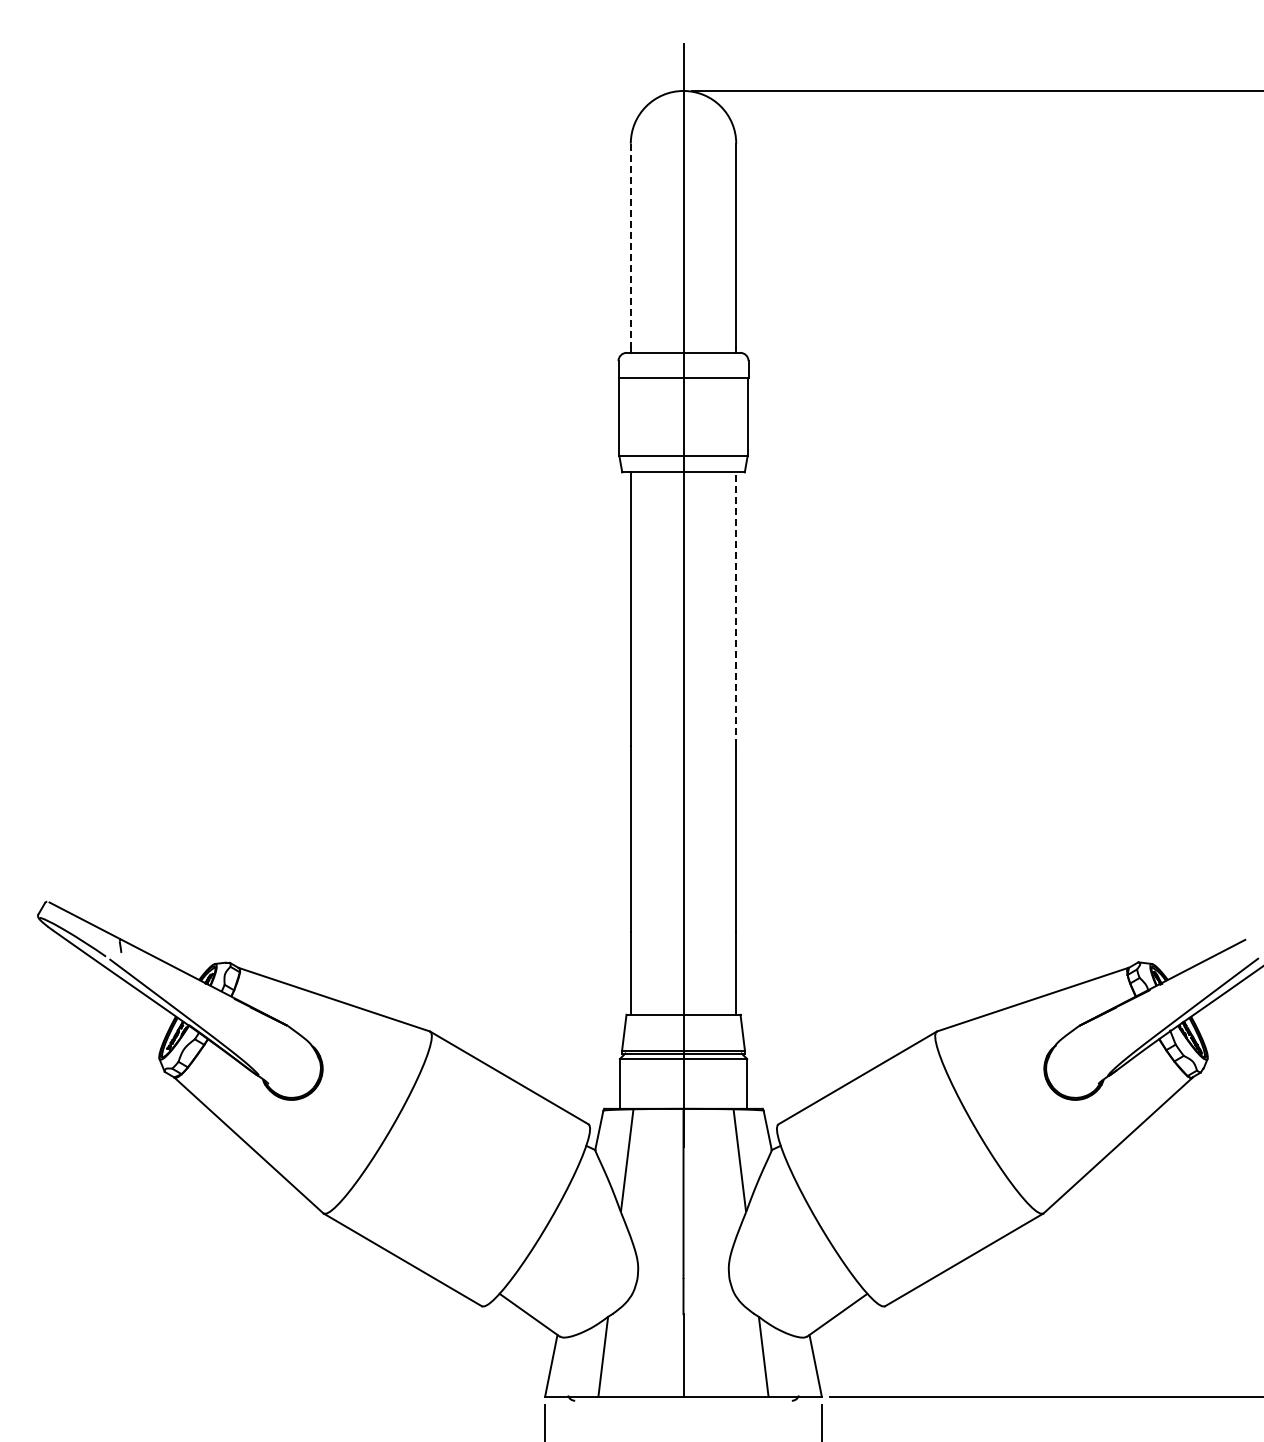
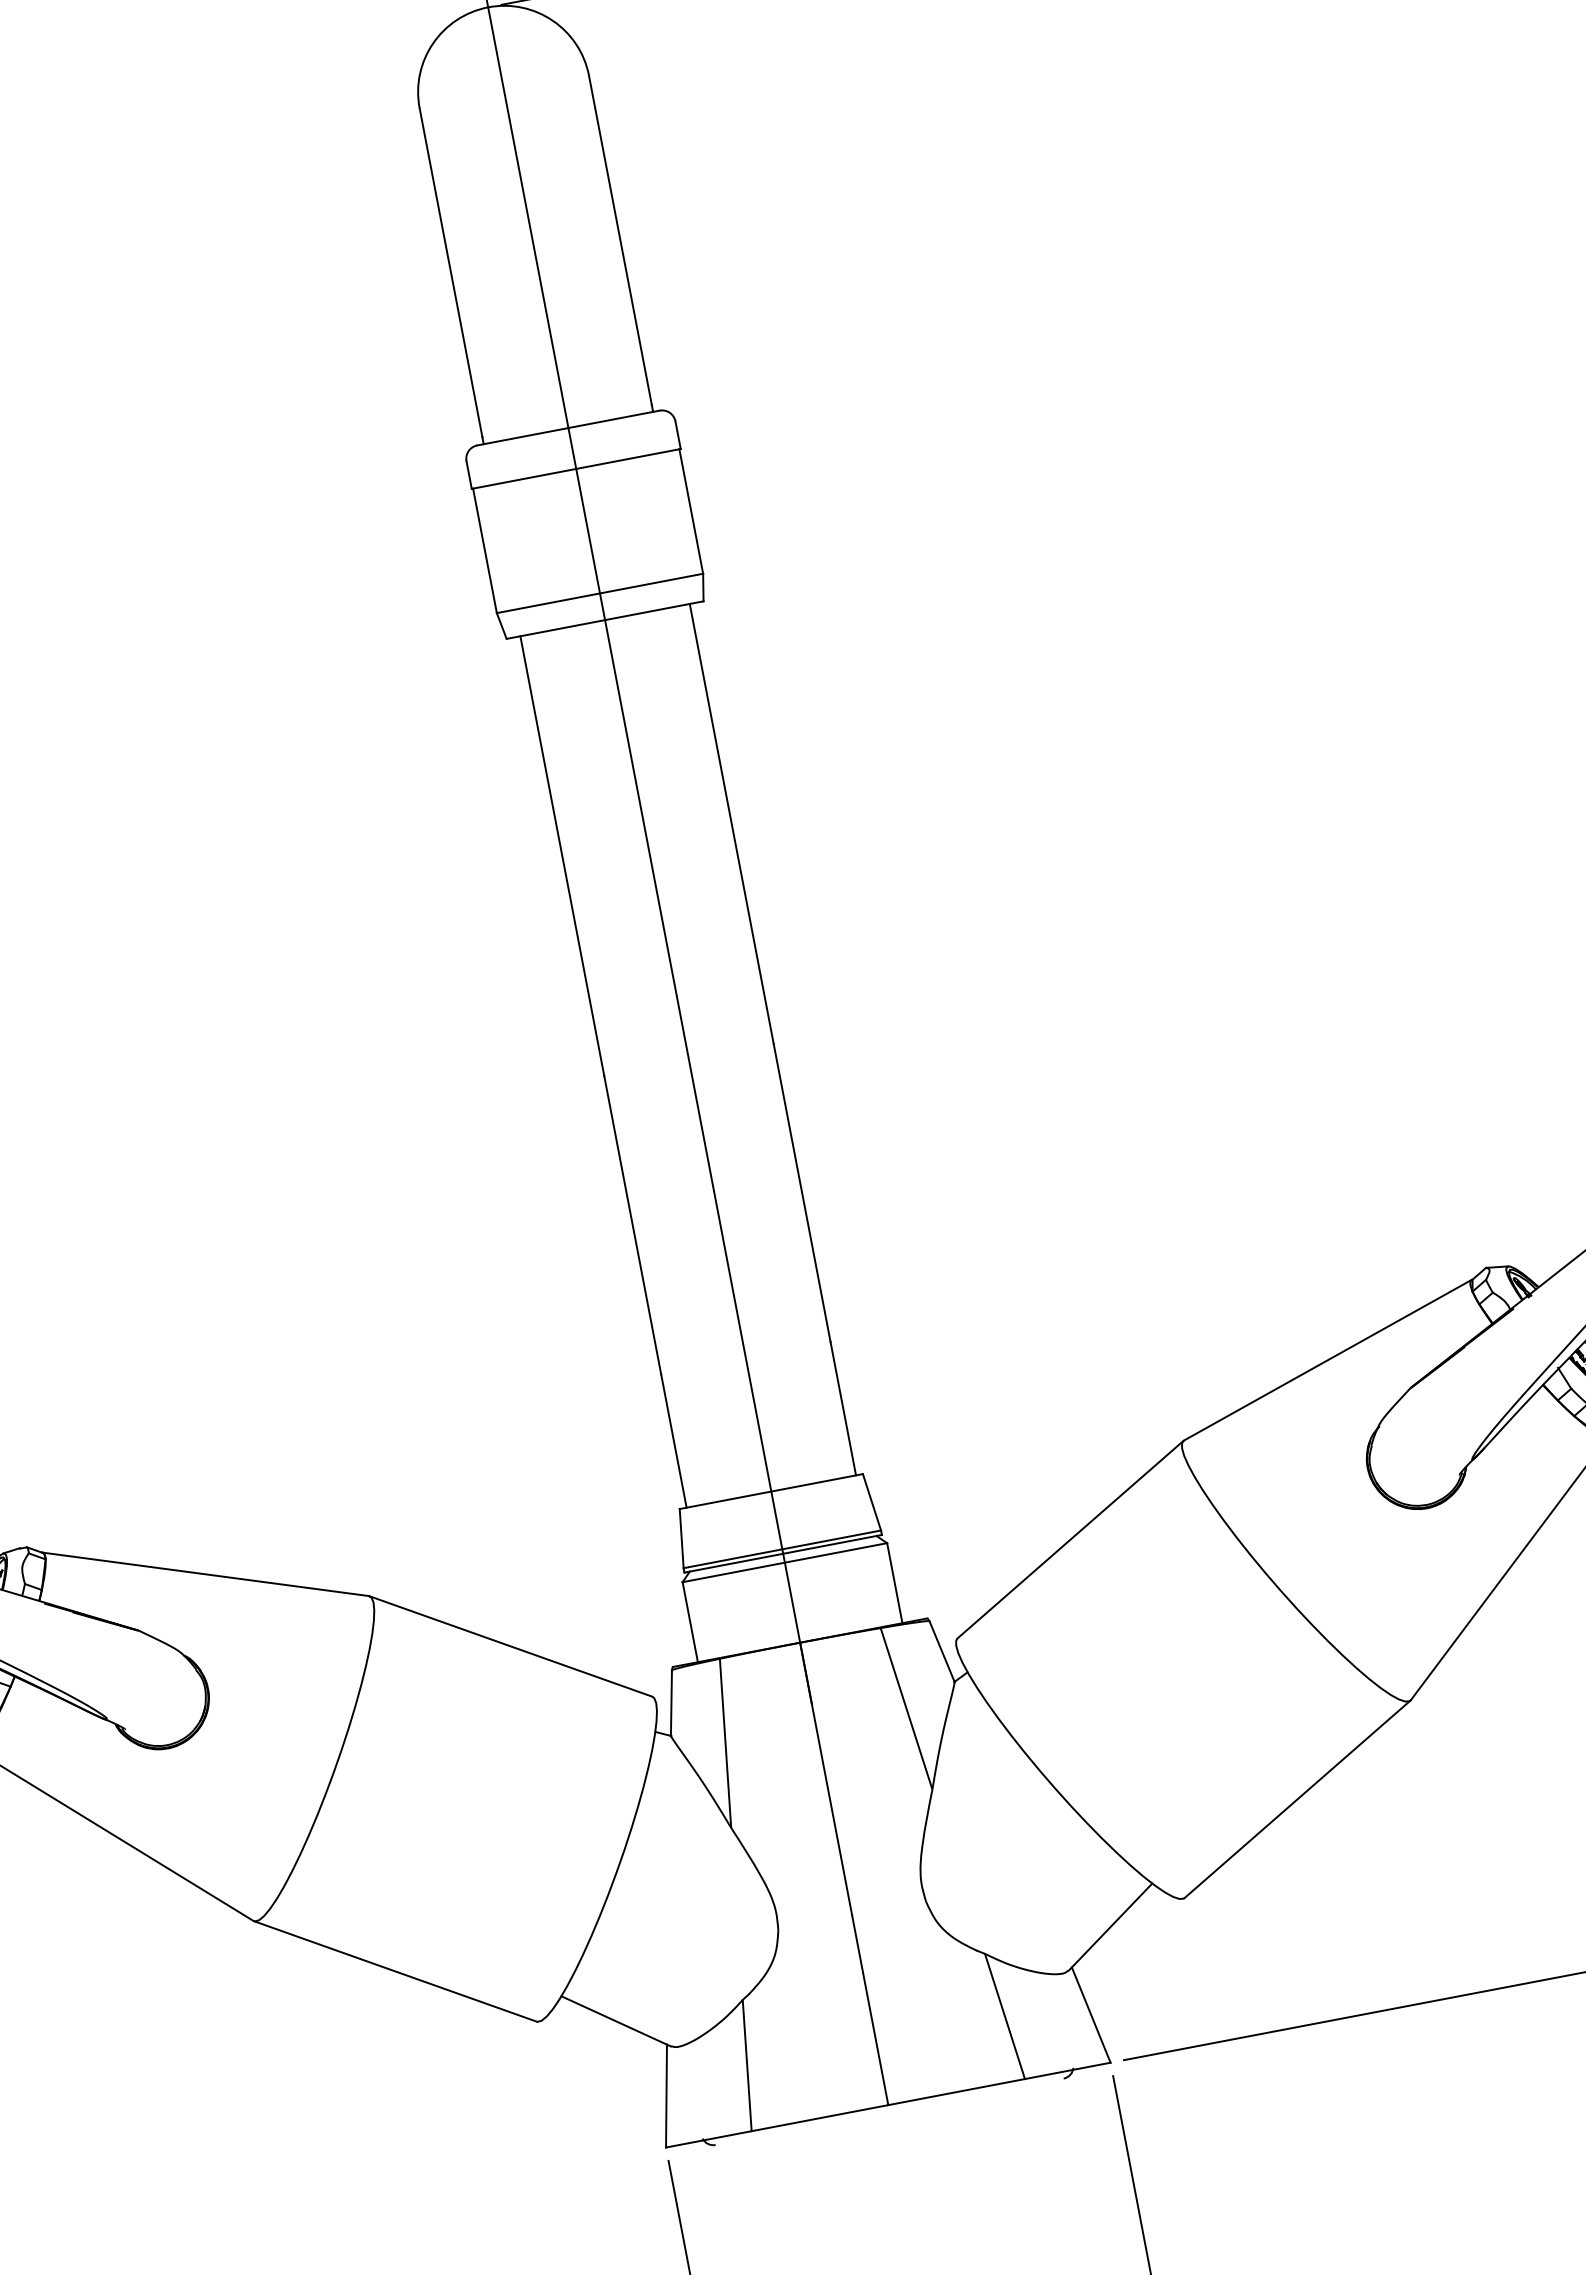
line: (630, 246) -> (450, 273), dashed -> solid
line: (736, 609) -> (732, 824), dashed -> solid

